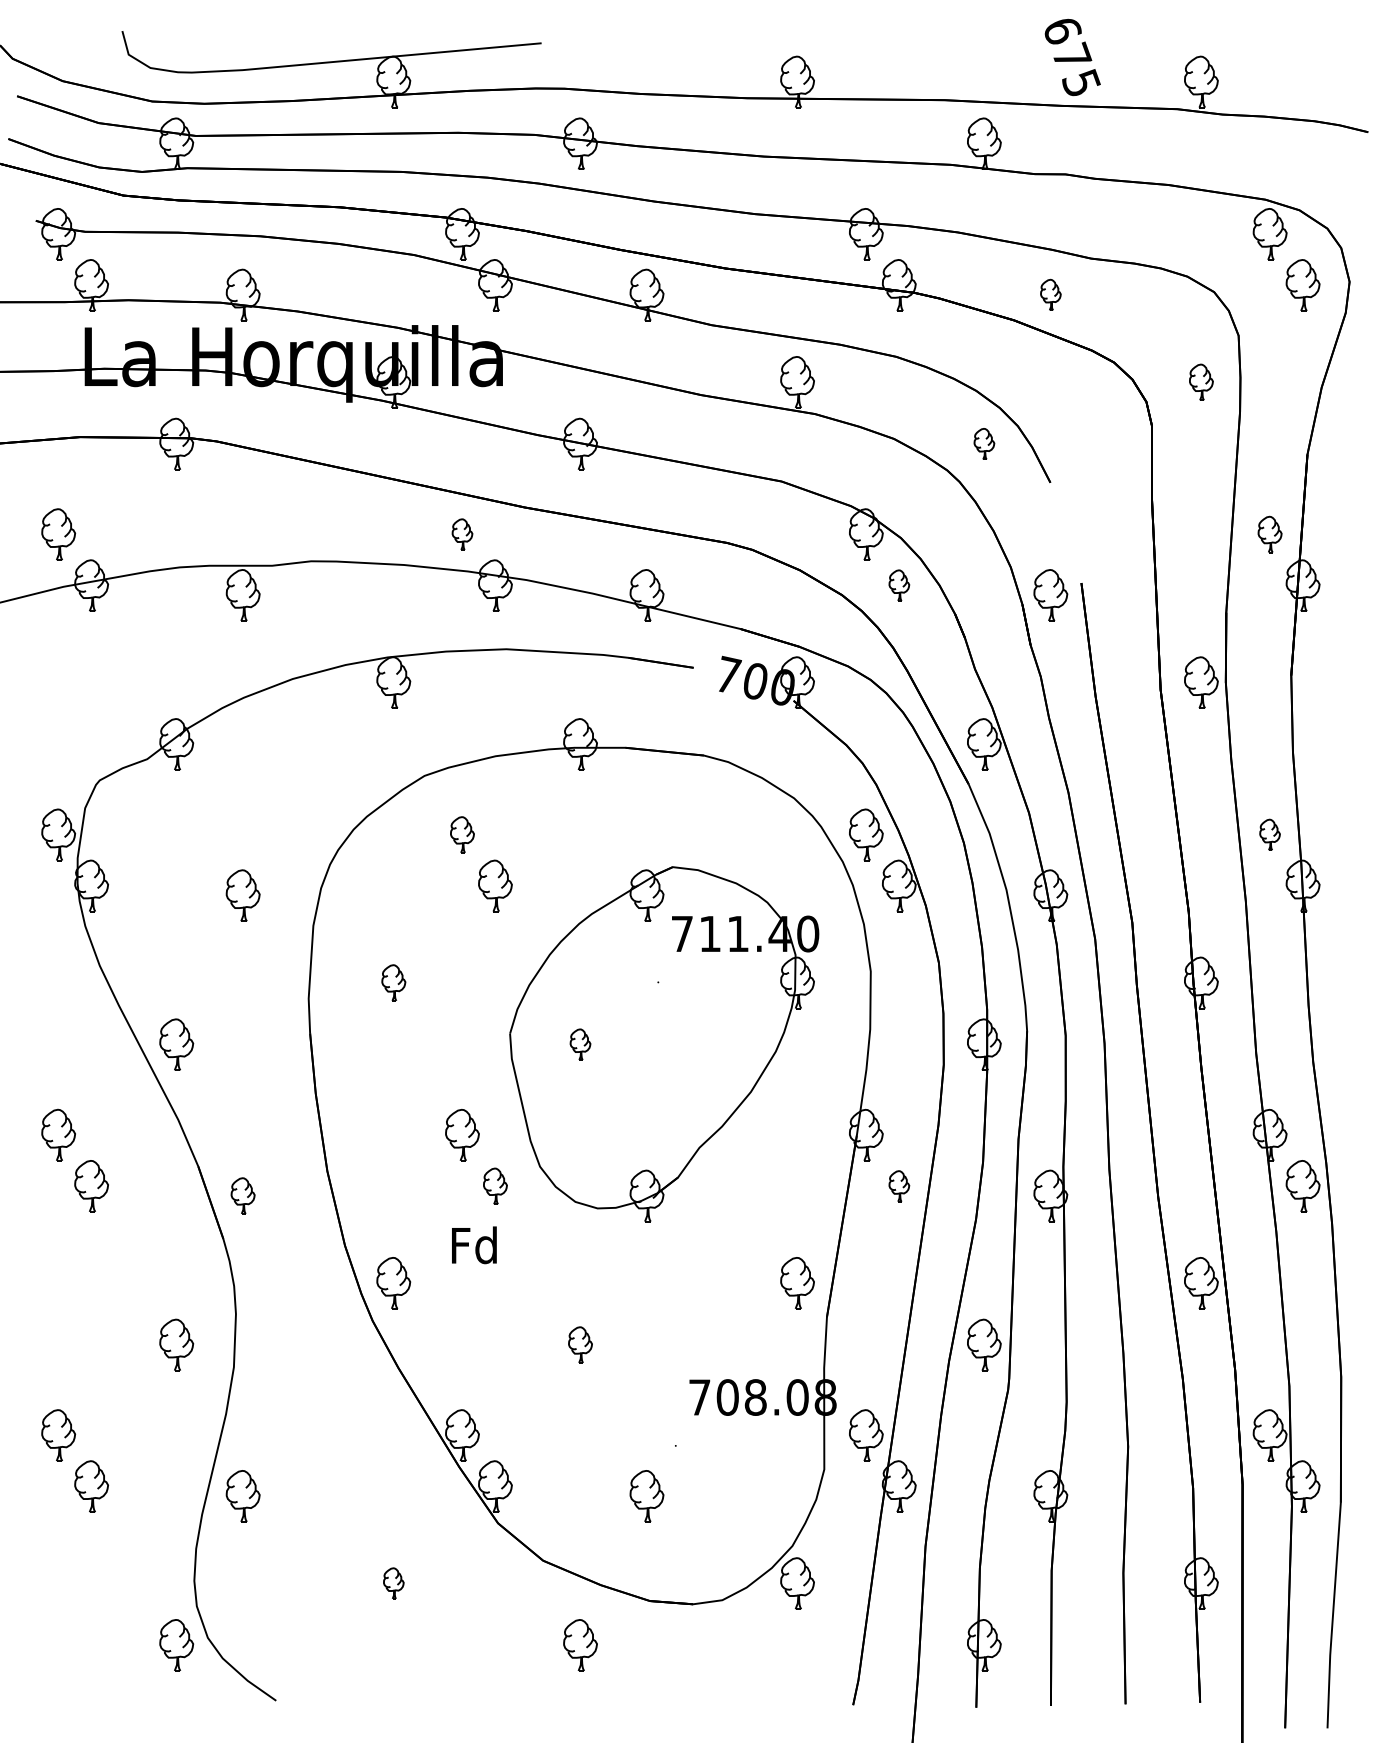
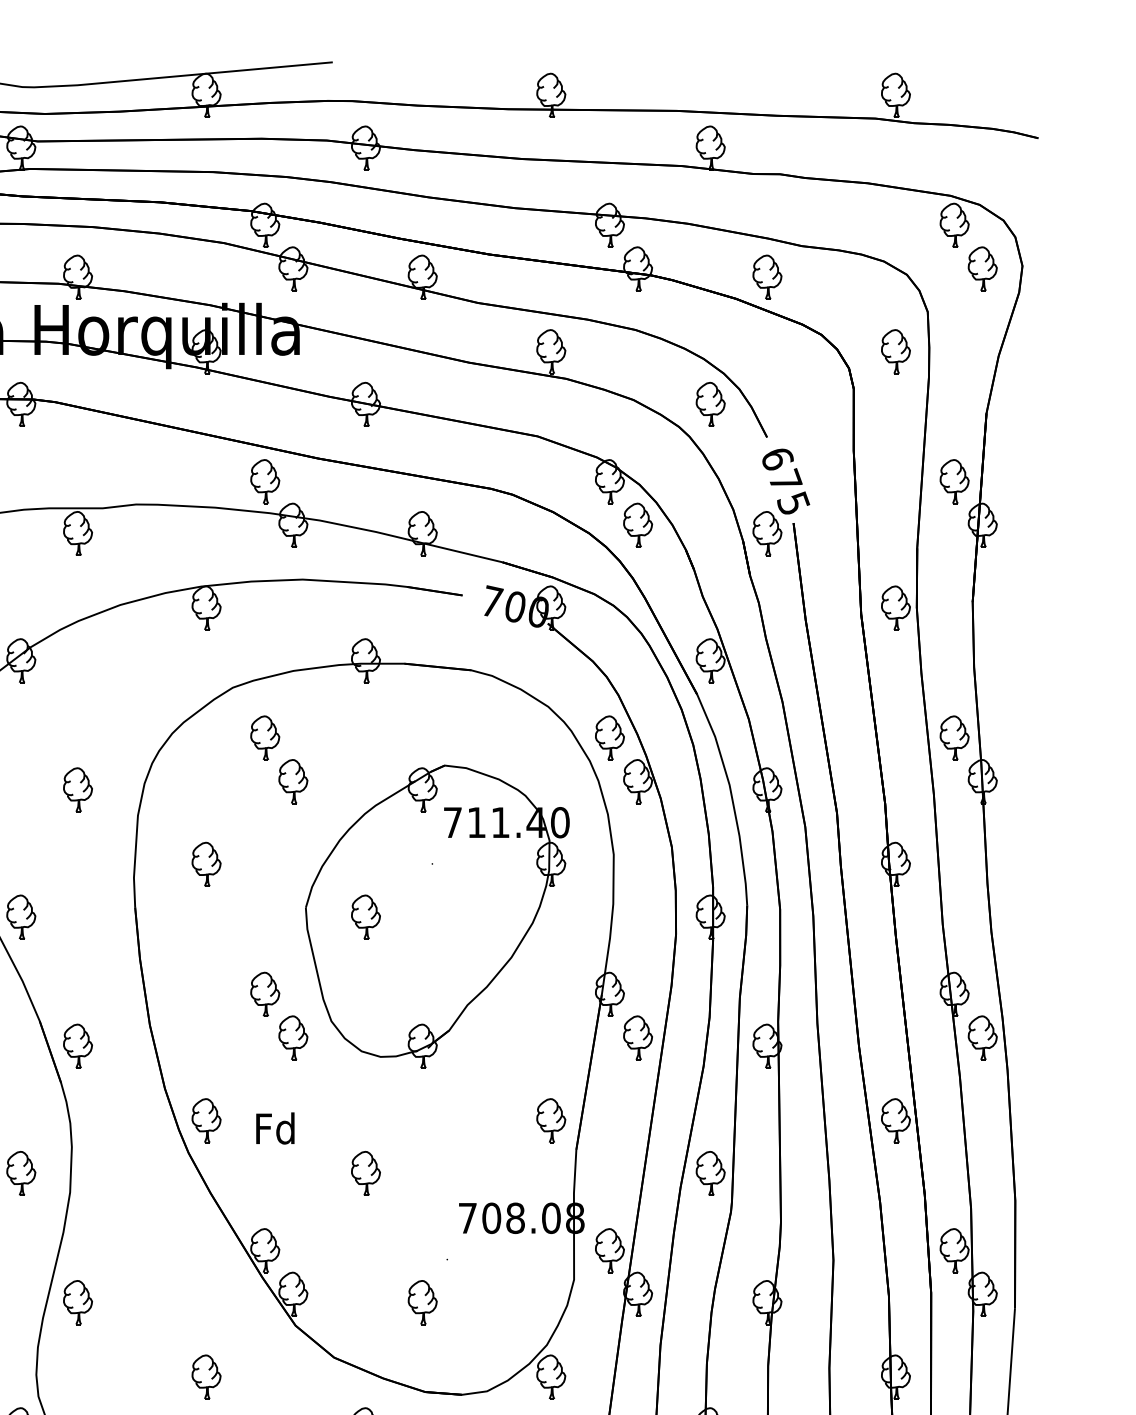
text: (1072, 57) -> (785, 481), moved
part: (1050, 294) -> (767, 276), size x1.67
part: (1201, 382) -> (896, 351), size x1.43
part: (984, 443) -> (710, 403), size x1.67
part: (462, 534) -> (265, 481), size x1.67
part: (1269, 534) -> (954, 481), size x1.43
part: (899, 585) -> (638, 525), size x1.67
part: (462, 834) -> (265, 737), size x1.43
part: (1269, 834) -> (954, 737), size x1.67
part: (393, 982) -> (206, 864), size x1.43
part: (580, 1044) -> (365, 916), size x1.67
part: (495, 1186) -> (293, 1038), size x1.43
part: (899, 1186) -> (638, 1038), size x1.67
part: (242, 1195) -> (77, 1045), size x1.43
text: (474, 1245) -> (275, 1128), moved
part: (580, 1344) -> (365, 1173), size x1.43
part: (393, 1583) -> (206, 1377), size x1.67

